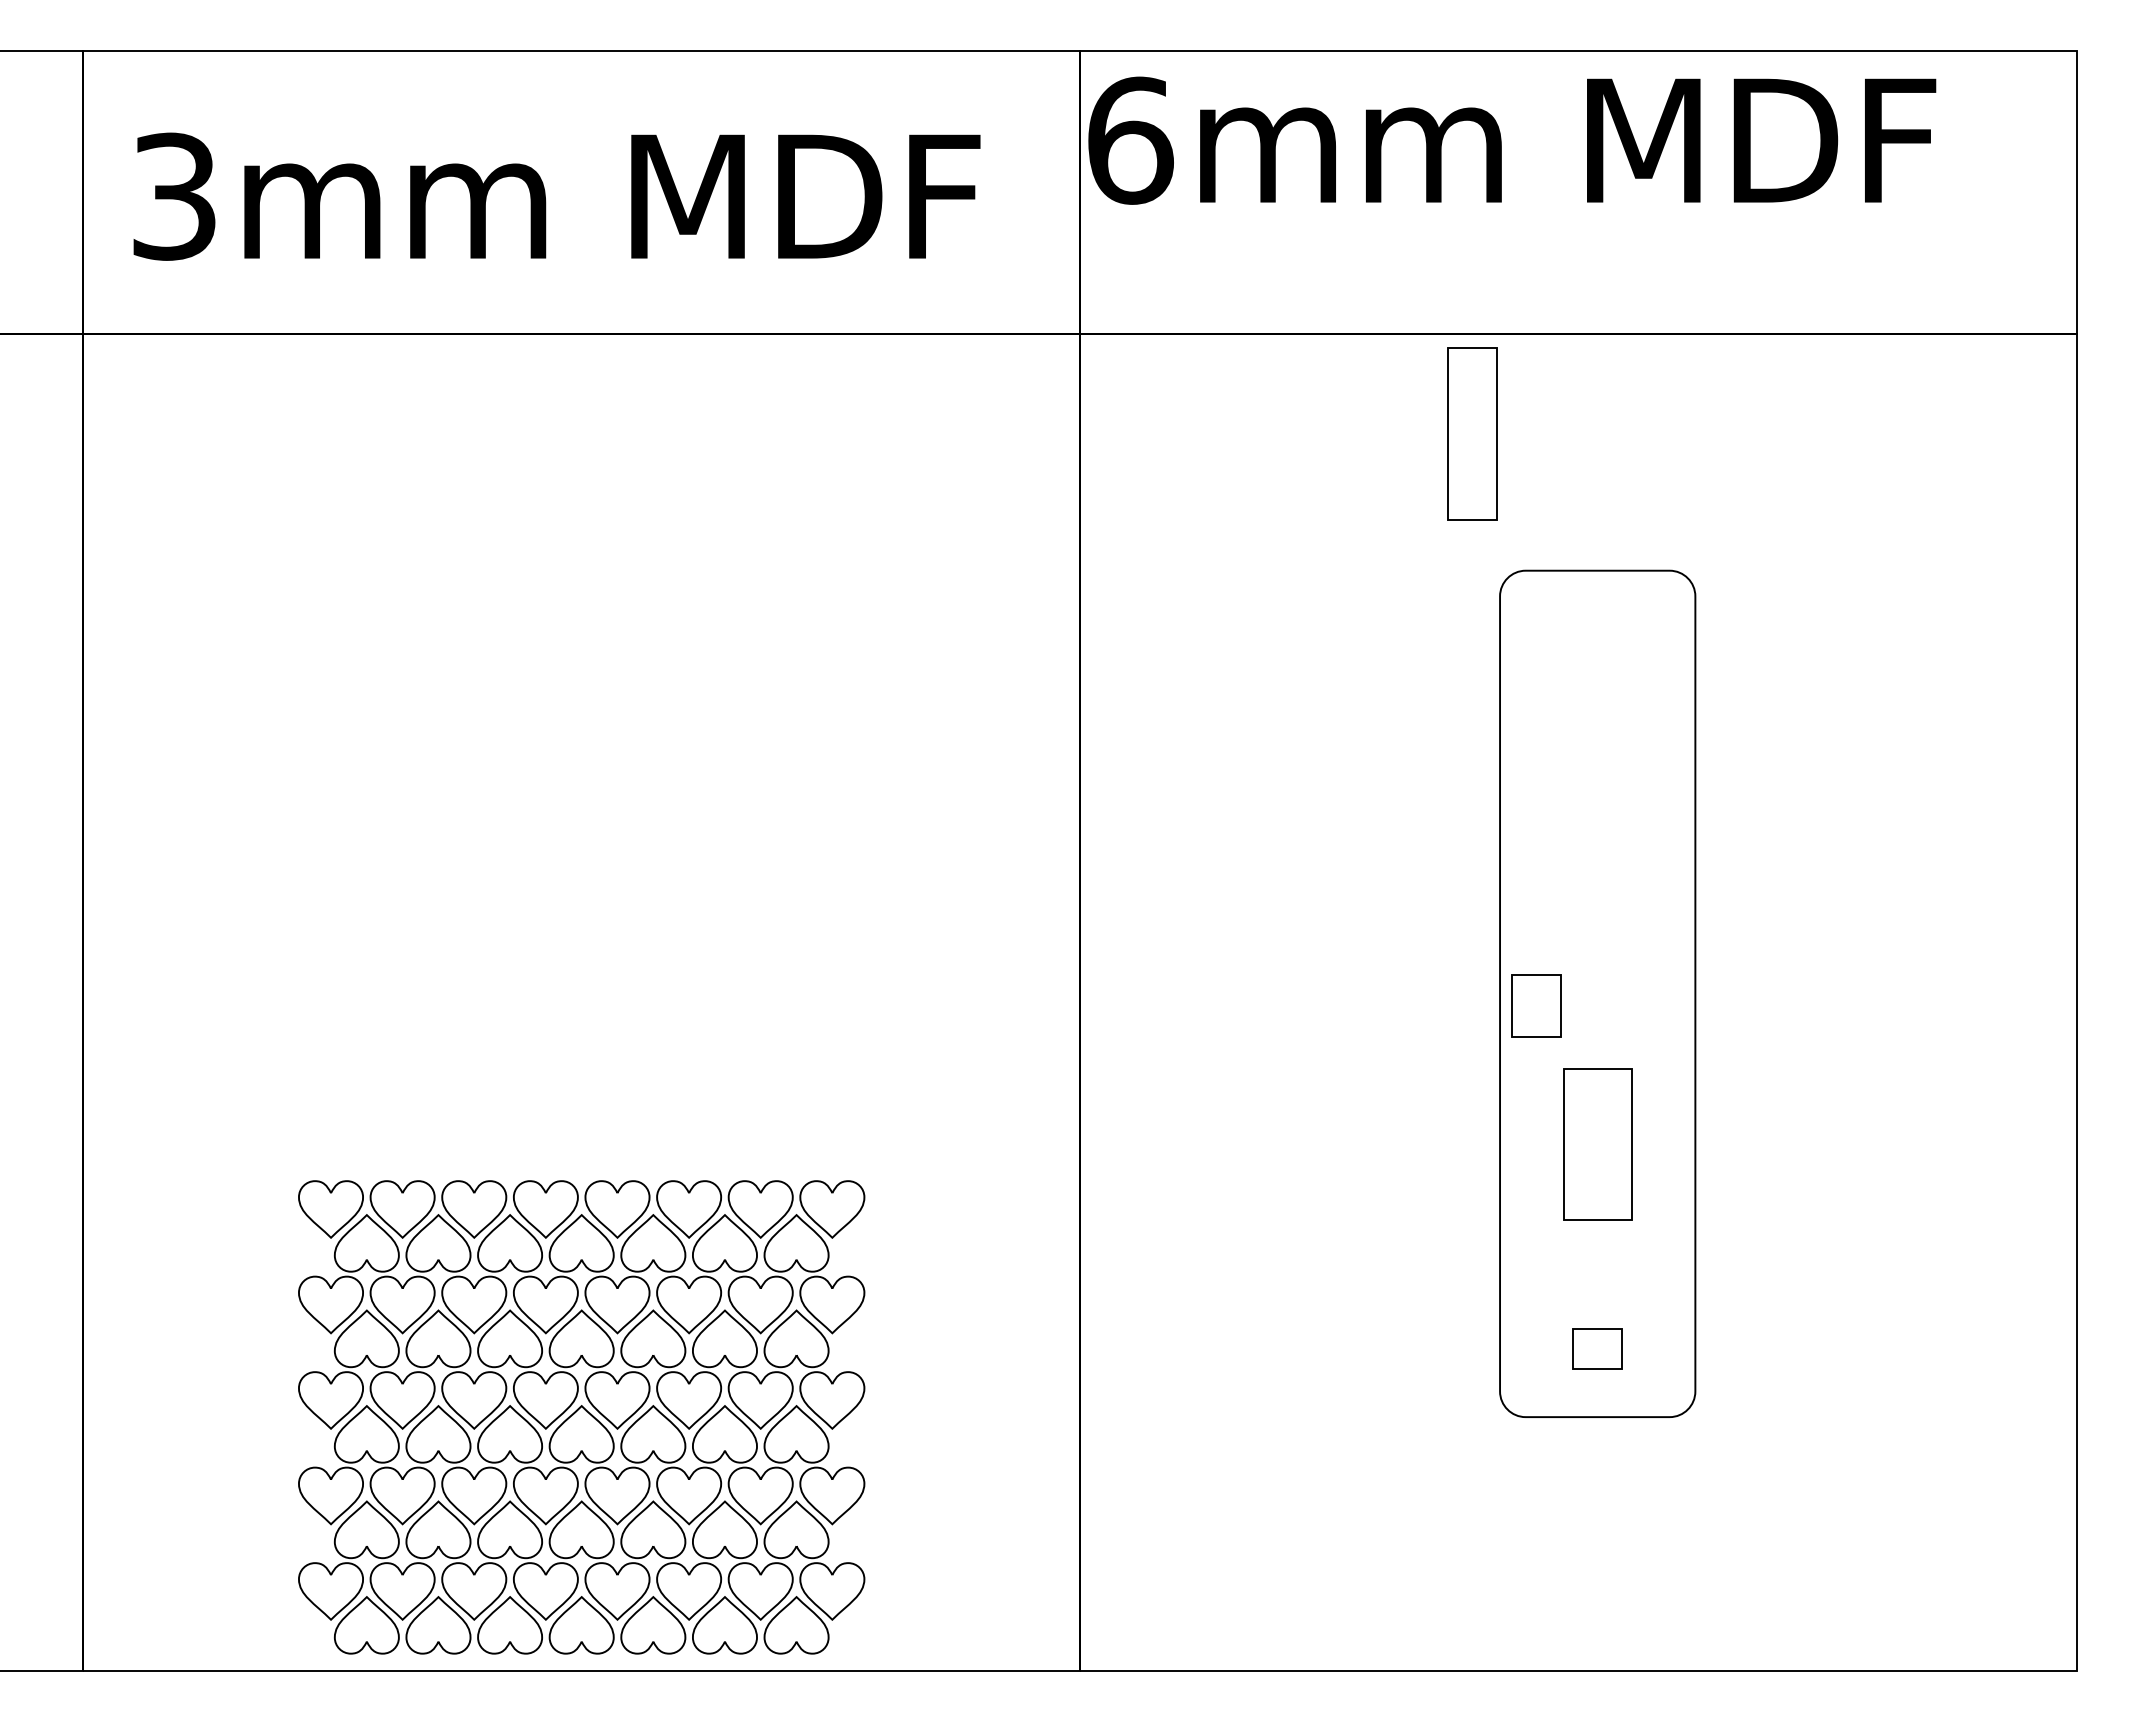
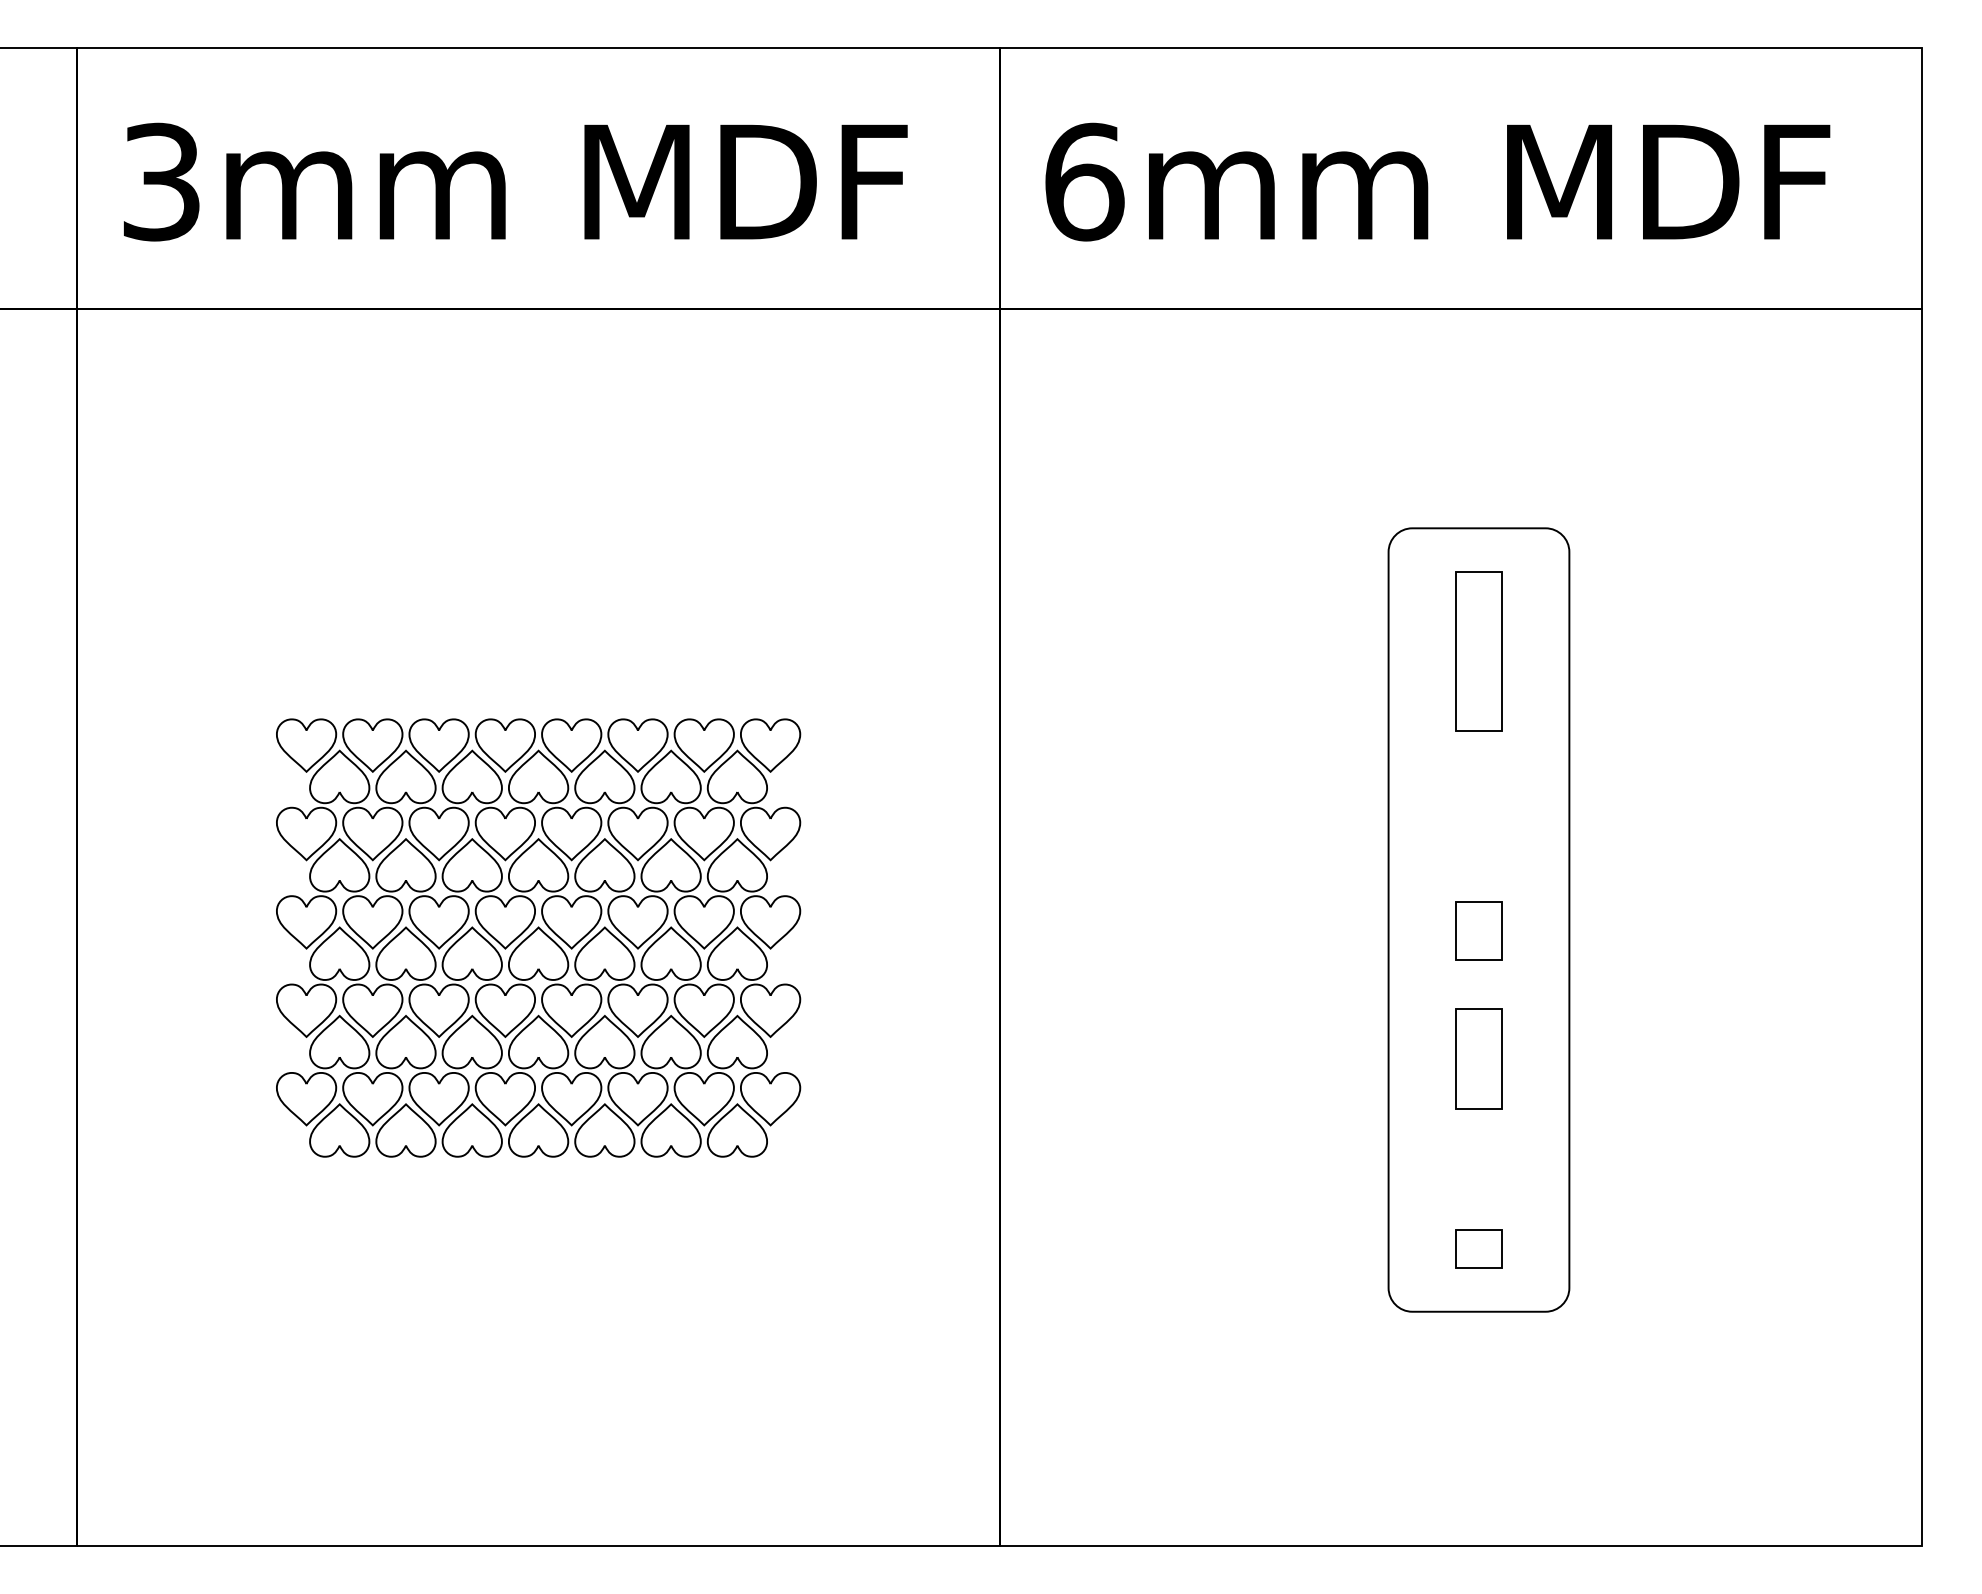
text: (1512, 140) -> (1438, 181), moved
part: (1472, 433) -> (1478, 651), moved
part: (1536, 1005) -> (1478, 930), moved
part: (1597, 1143) -> (1478, 1058), size x0.71
part: (581, 1417) -> (538, 938), moved

